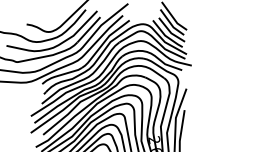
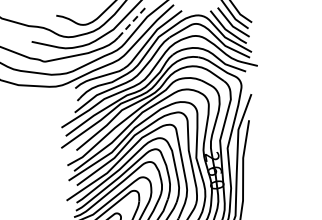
line: (89, 30) -> (132, 22), solid -> dashed

